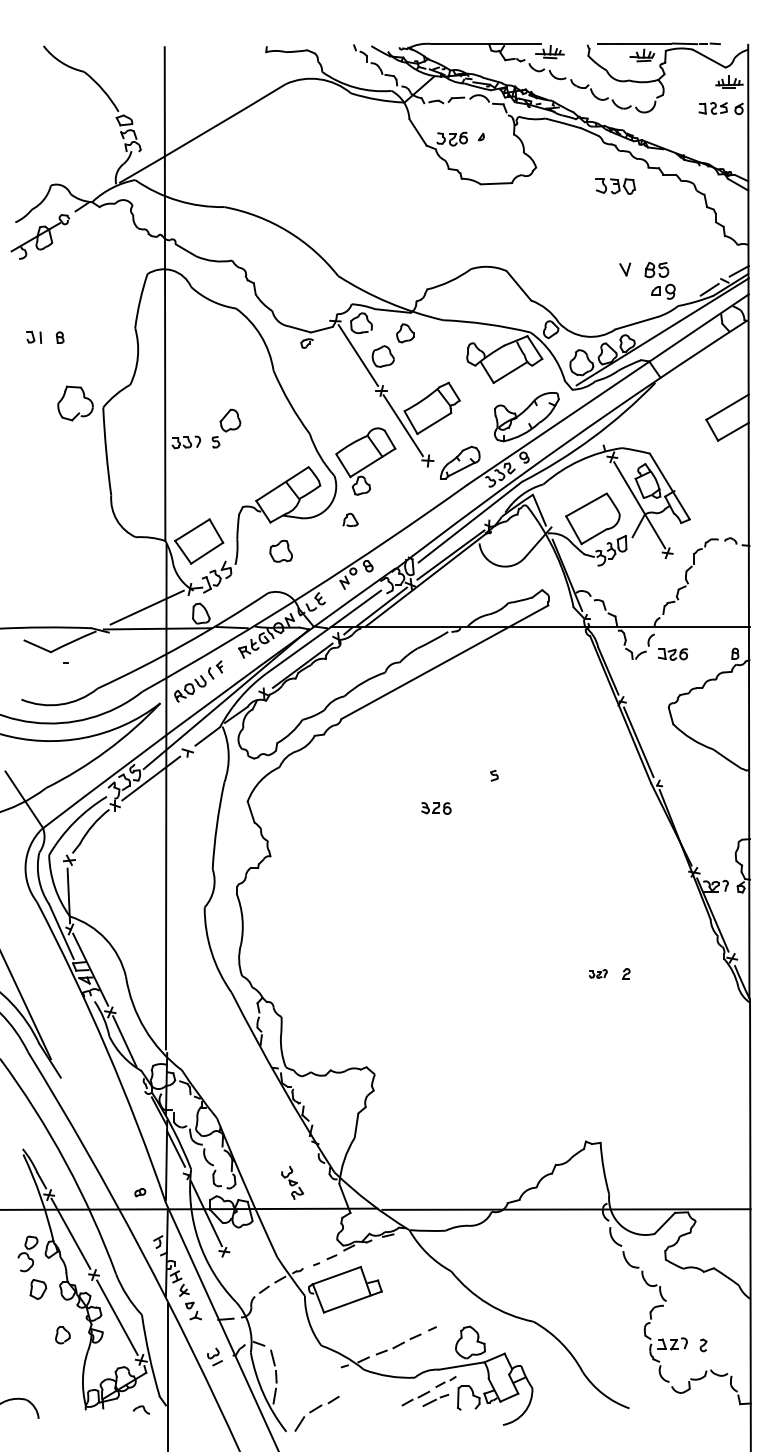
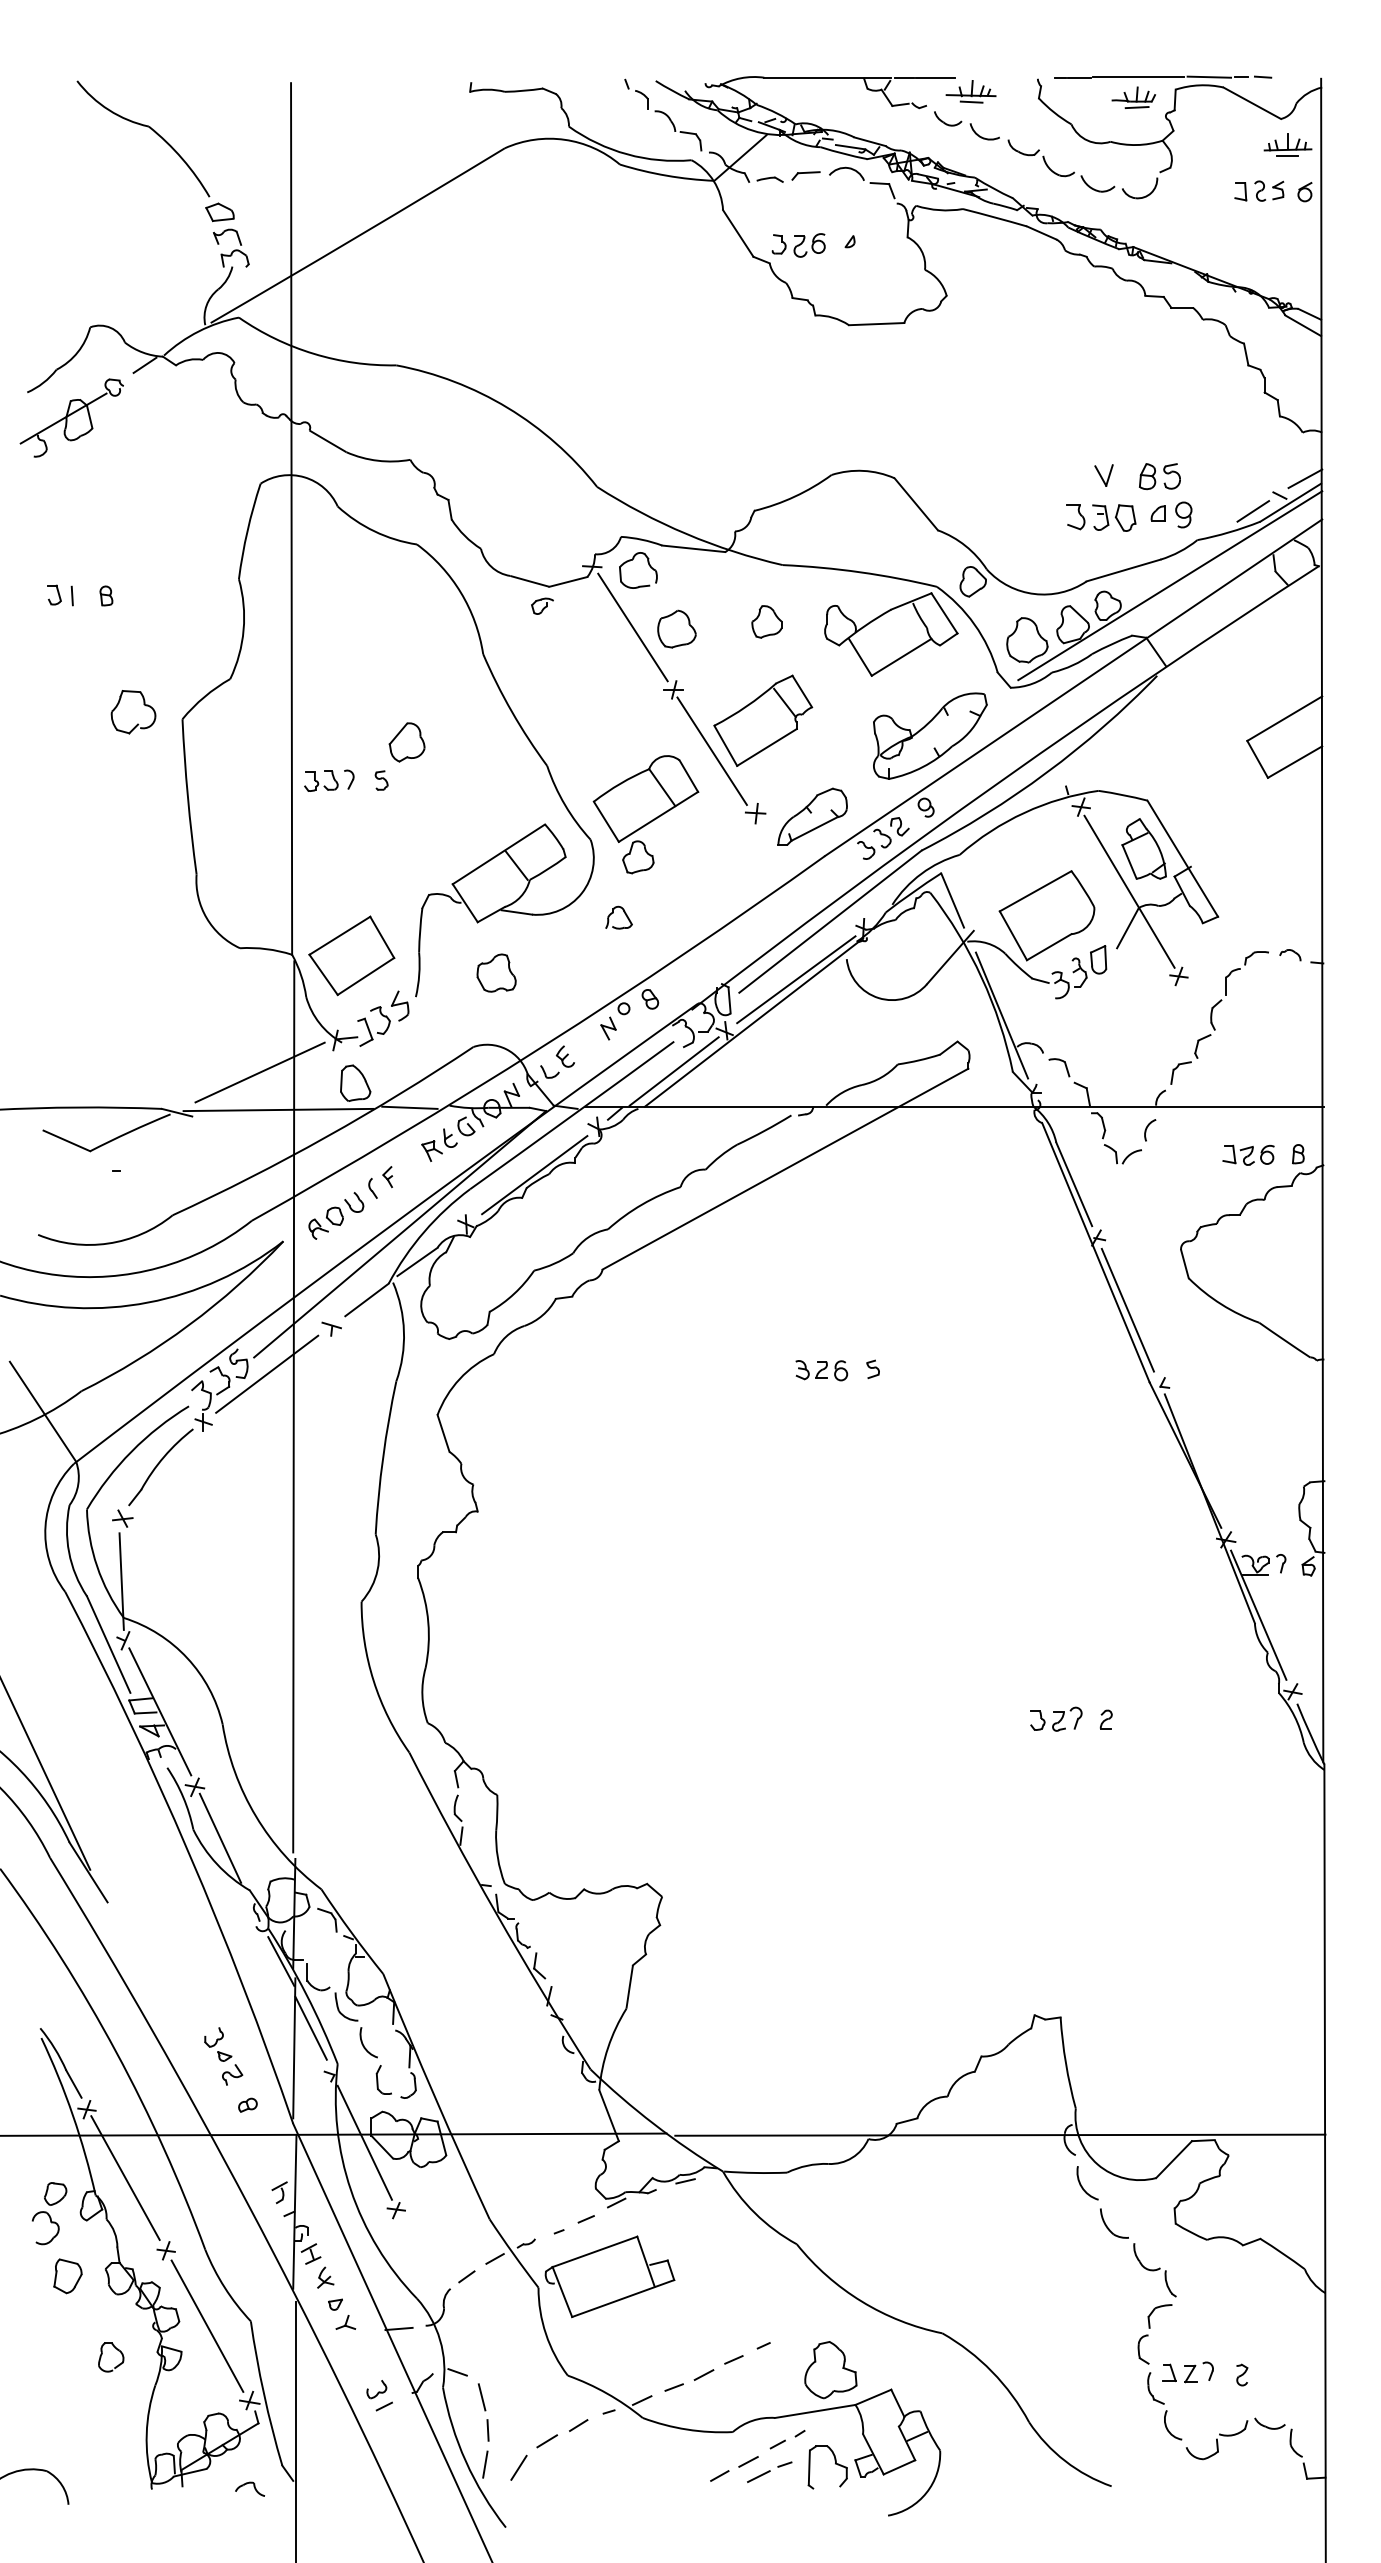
part: (615, 186) -> (1100, 517), moved
part: (405, 333) -> (767, 622), moved
part: (75, 403) -> (133, 712), size x0.71
part: (672, 654) -> (1247, 1155), moved
part: (436, 808) -> (822, 1370), moved
part: (598, 973) -> (1056, 1718), size x1.67
part: (292, 1182) -> (223, 2055), moved
part: (316, 1413) -> (548, 2449), moved

